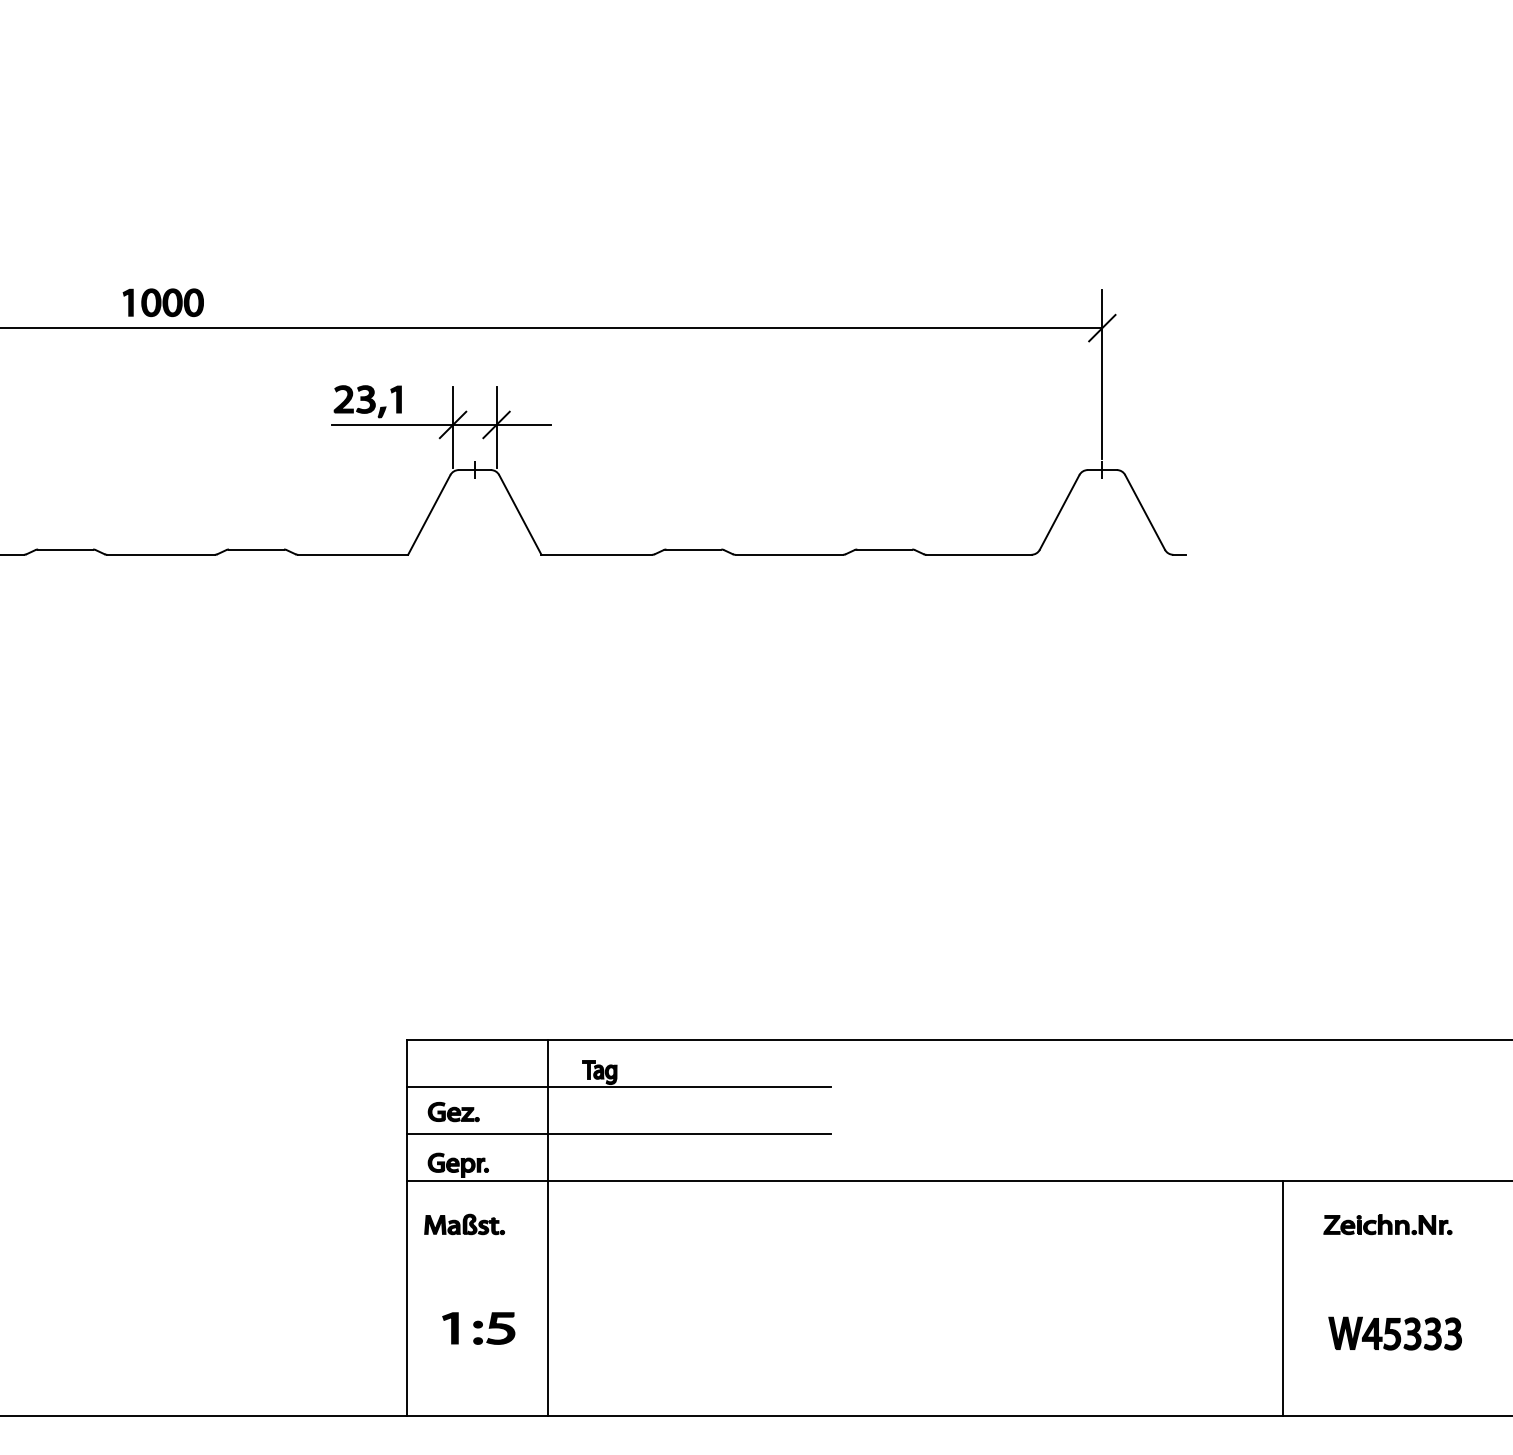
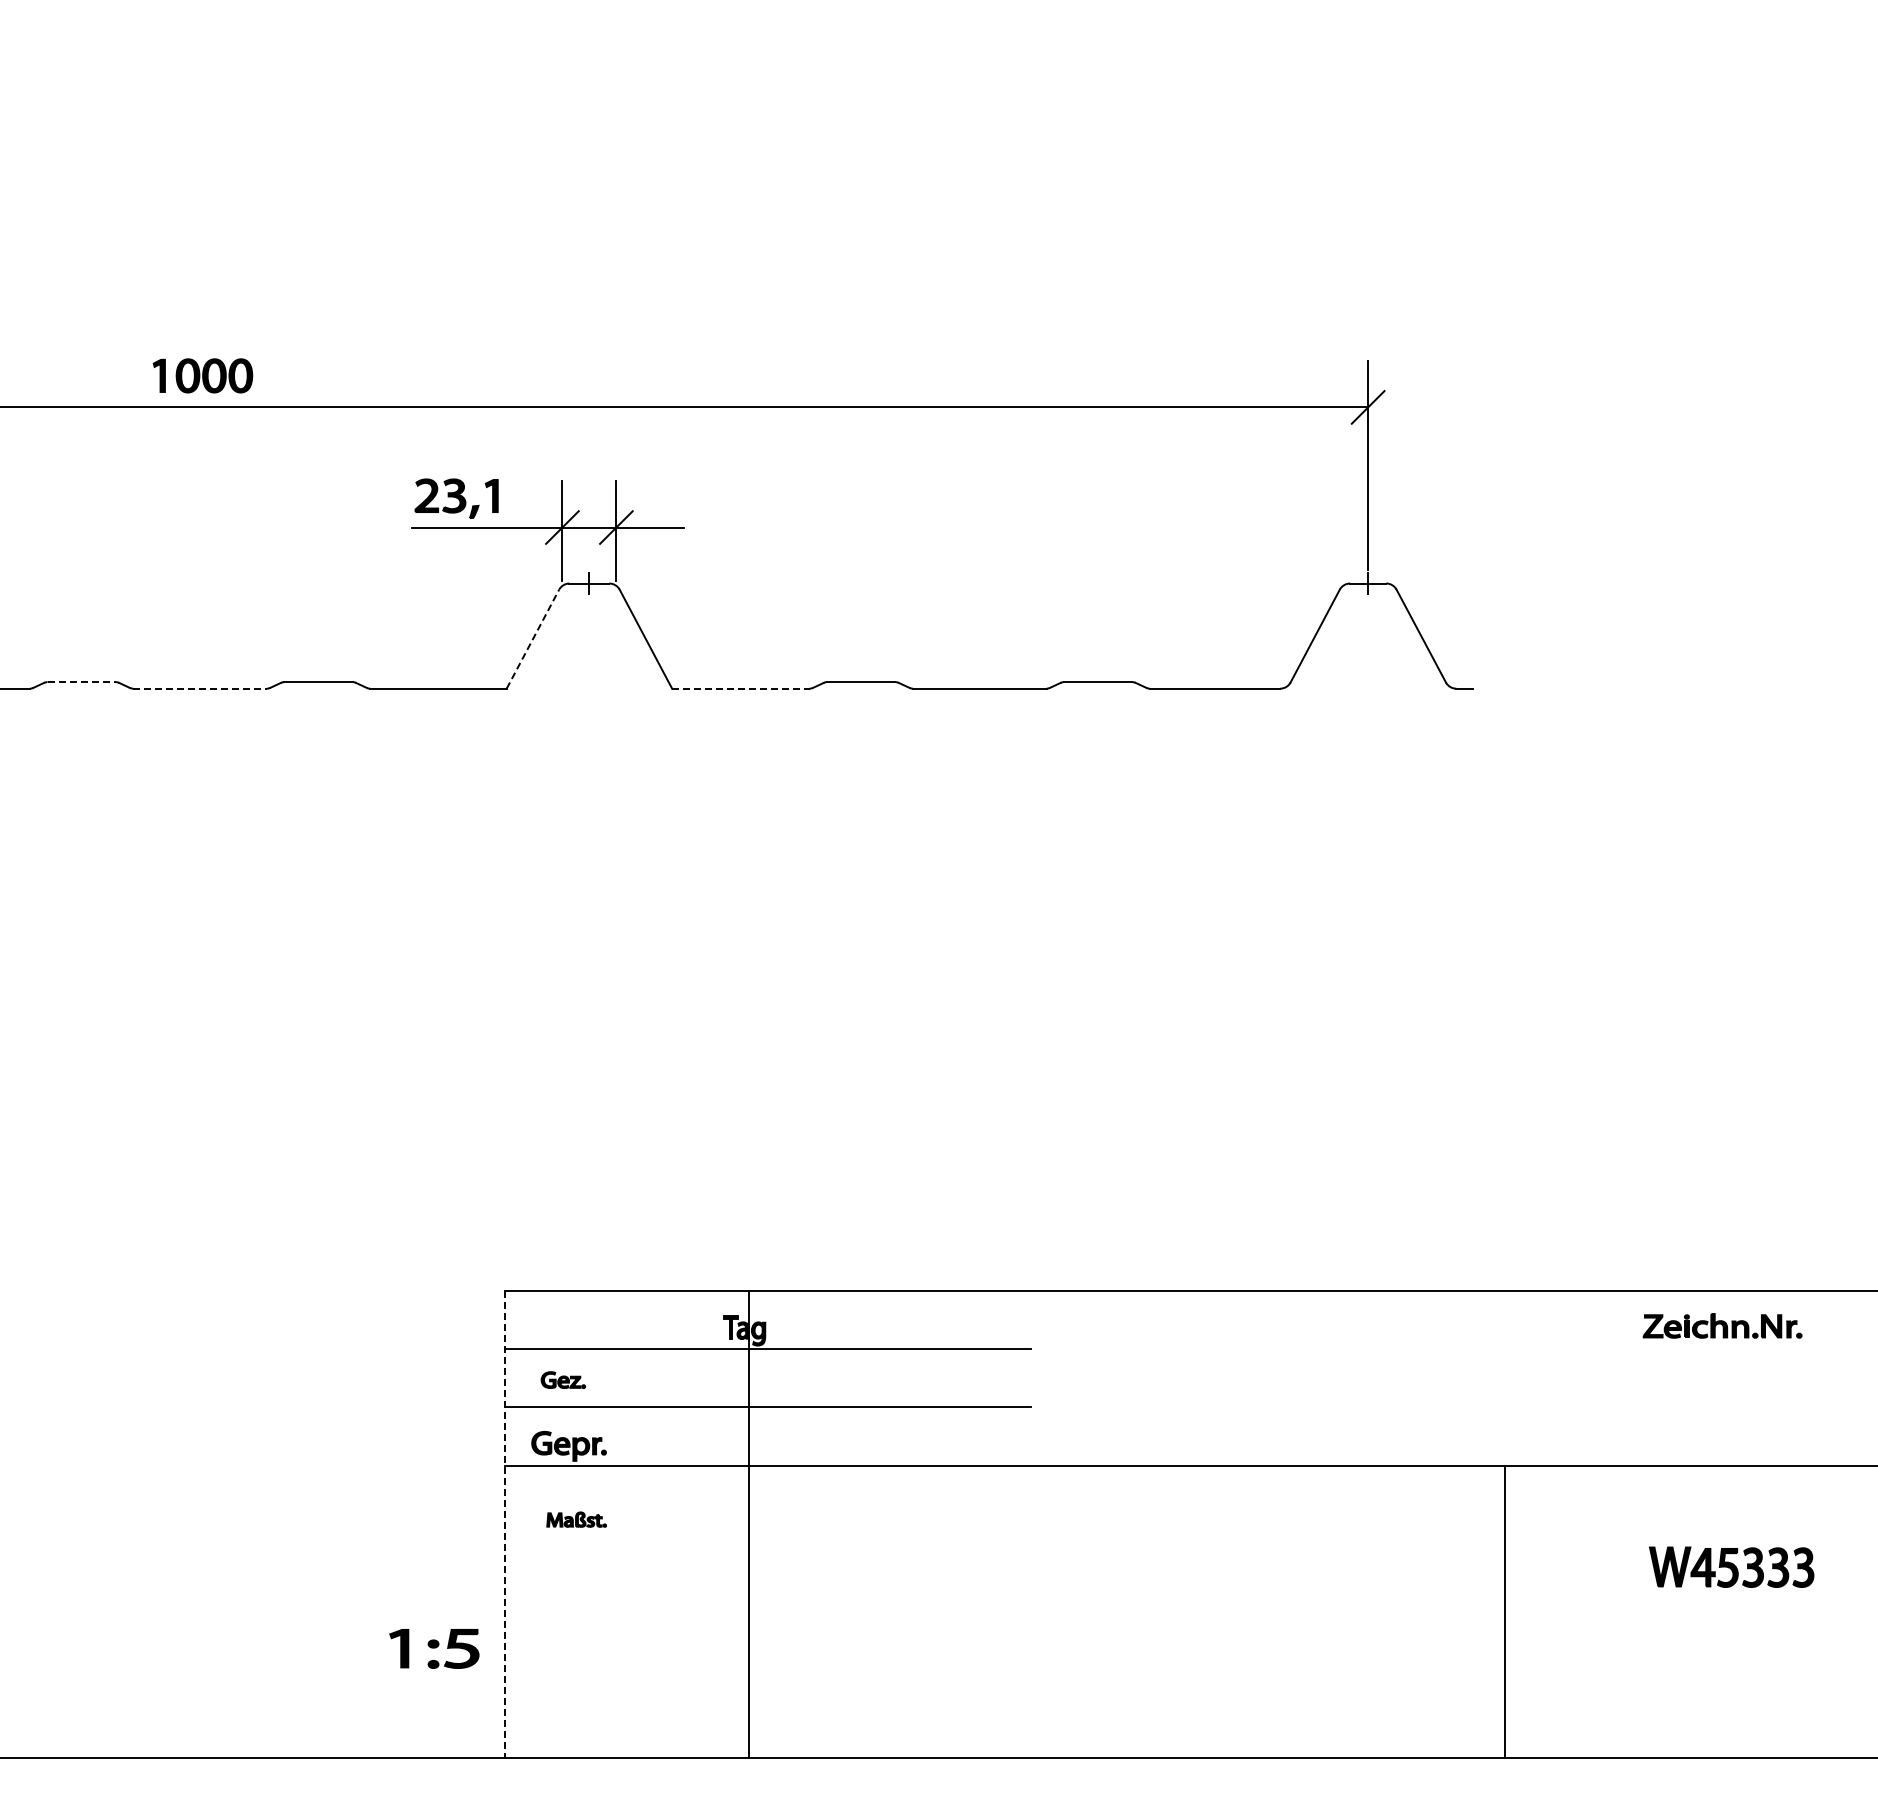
line: (428, 515) -> (532, 639), solid -> dashed
line: (66, 549) -> (82, 682), solid -> dashed
line: (161, 554) -> (200, 688), solid -> dashed
line: (596, 554) -> (740, 688), solid -> dashed
part: (453, 1111) -> (563, 1379), size x0.7
part: (464, 1224) -> (576, 1519), size x0.6
part: (1387, 1224) -> (1722, 1325), moved
line: (548, 1227) -> (748, 1523), moved
line: (407, 1228) -> (505, 1524), solid -> dashed
line: (1282, 1298) -> (1504, 1611), moved
part: (478, 1328) -> (434, 1648), moved
part: (1395, 1333) -> (1731, 1566), moved

